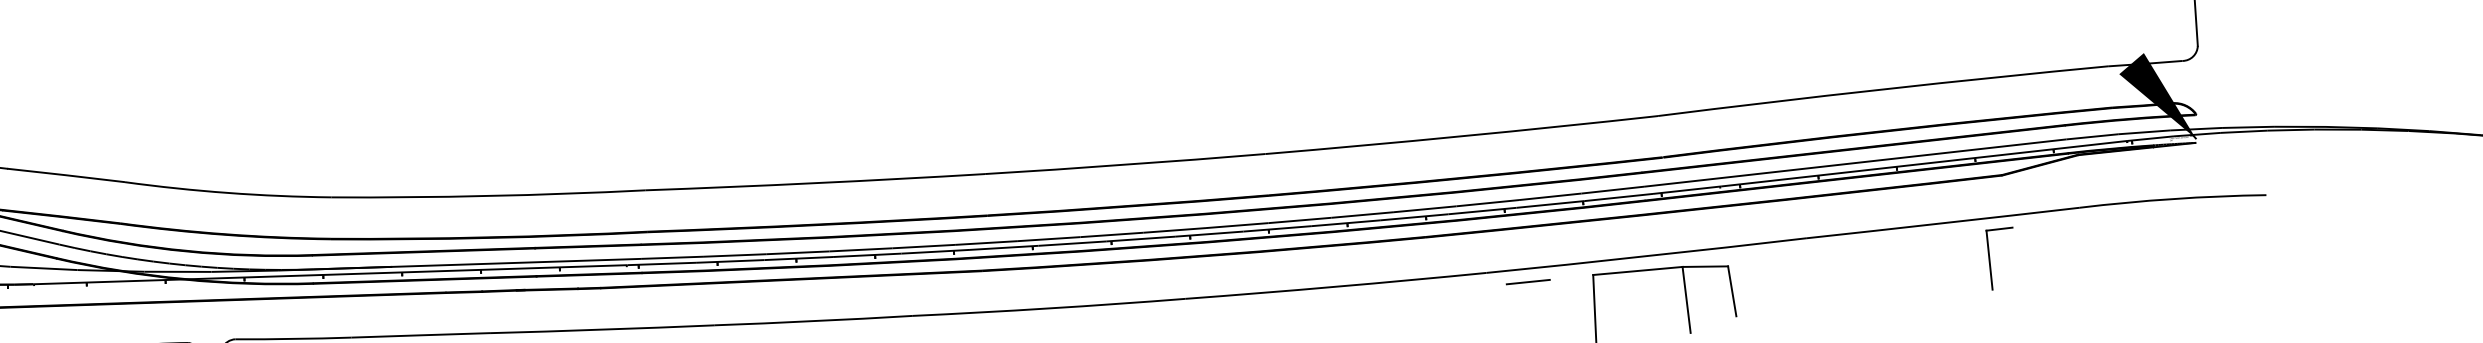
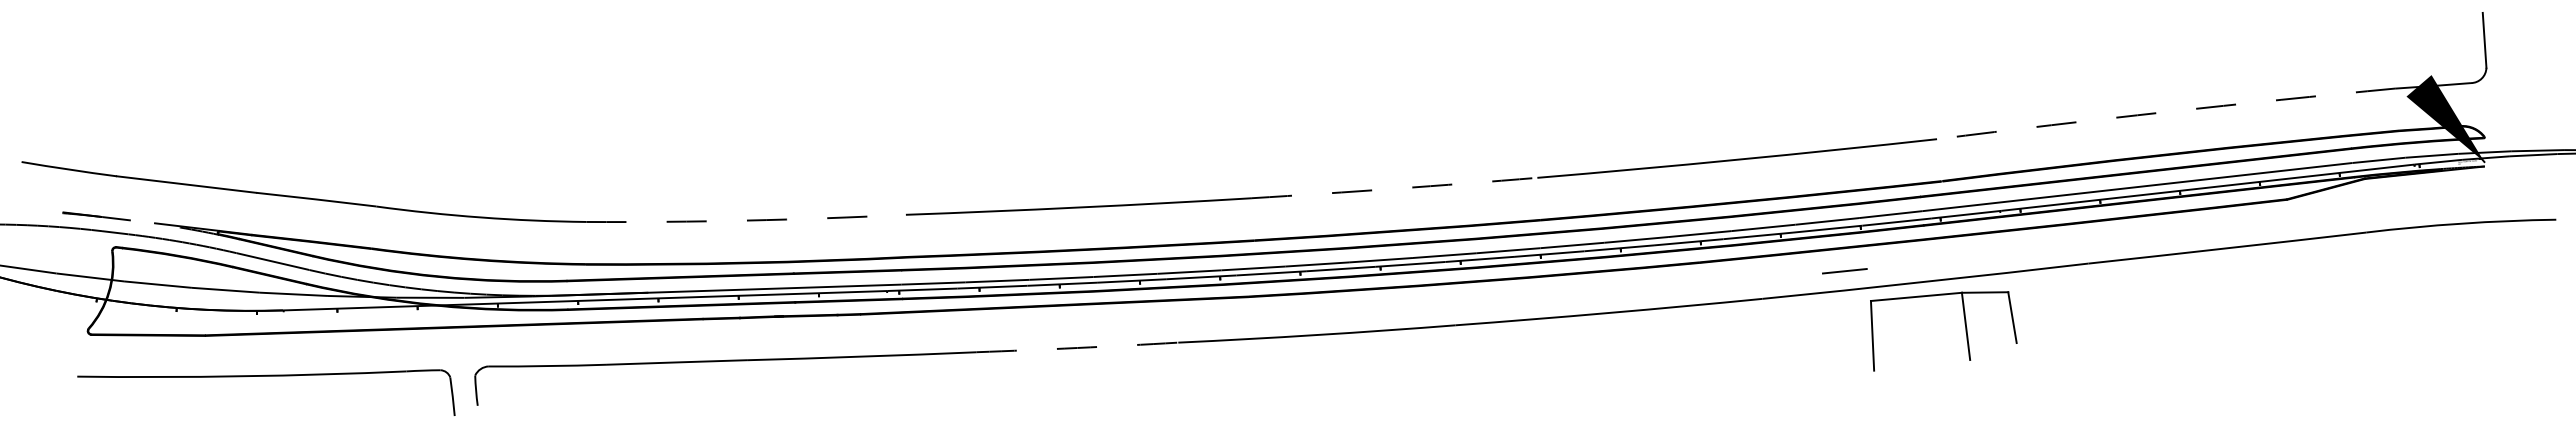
arc: (1883, 89) -> (2166, 112), solid -> dashed
arc: (1125, 164) -> (1394, 188), solid -> dashed
arc: (488, 195) -> (746, 220), solid -> dashed
part: (1990, 257) -> (2275, 283), removed
line: (1527, 282) -> (1844, 271), moved
arc: (813, 320) -> (1077, 347), solid -> dashed

